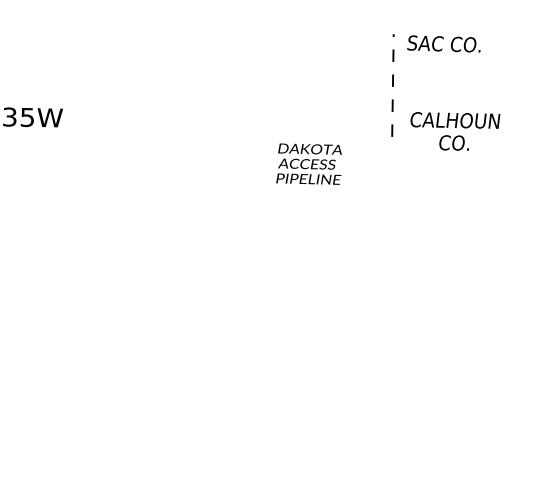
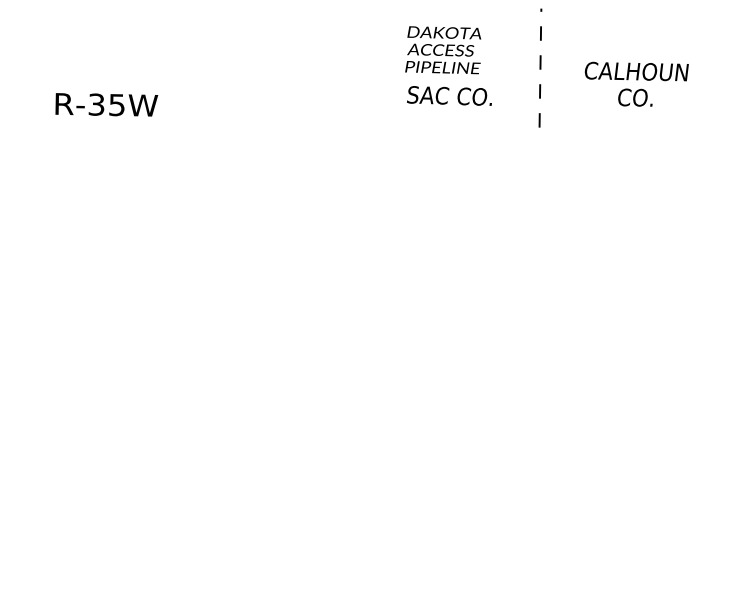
text: (443, 43) -> (449, 95), moved
text: (455, 130) -> (636, 83), moved
text: (309, 164) -> (443, 50), moved

